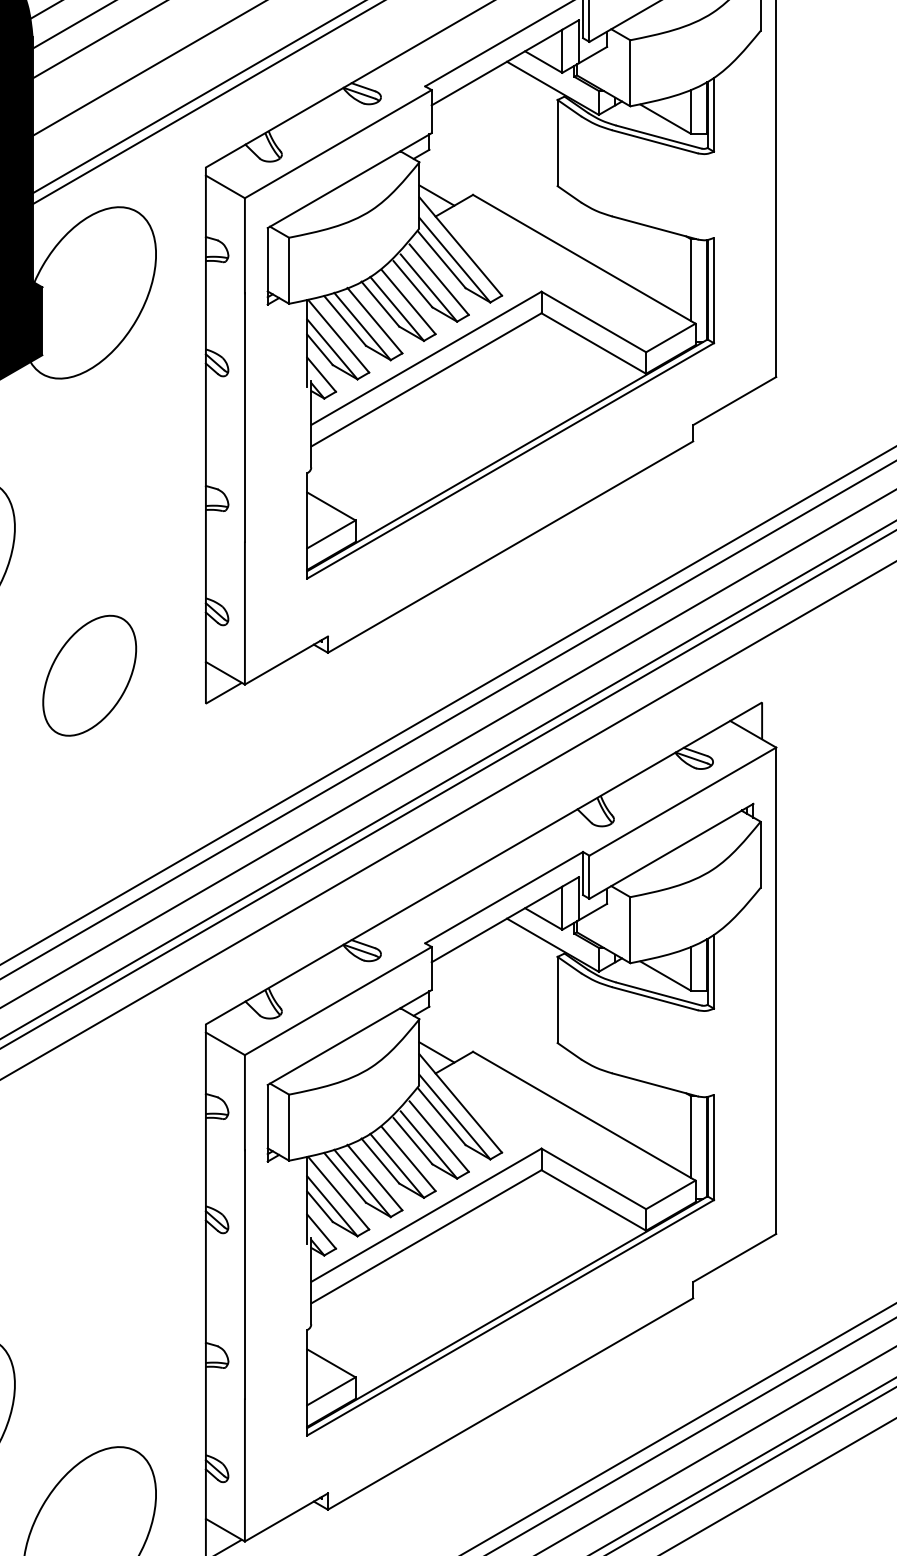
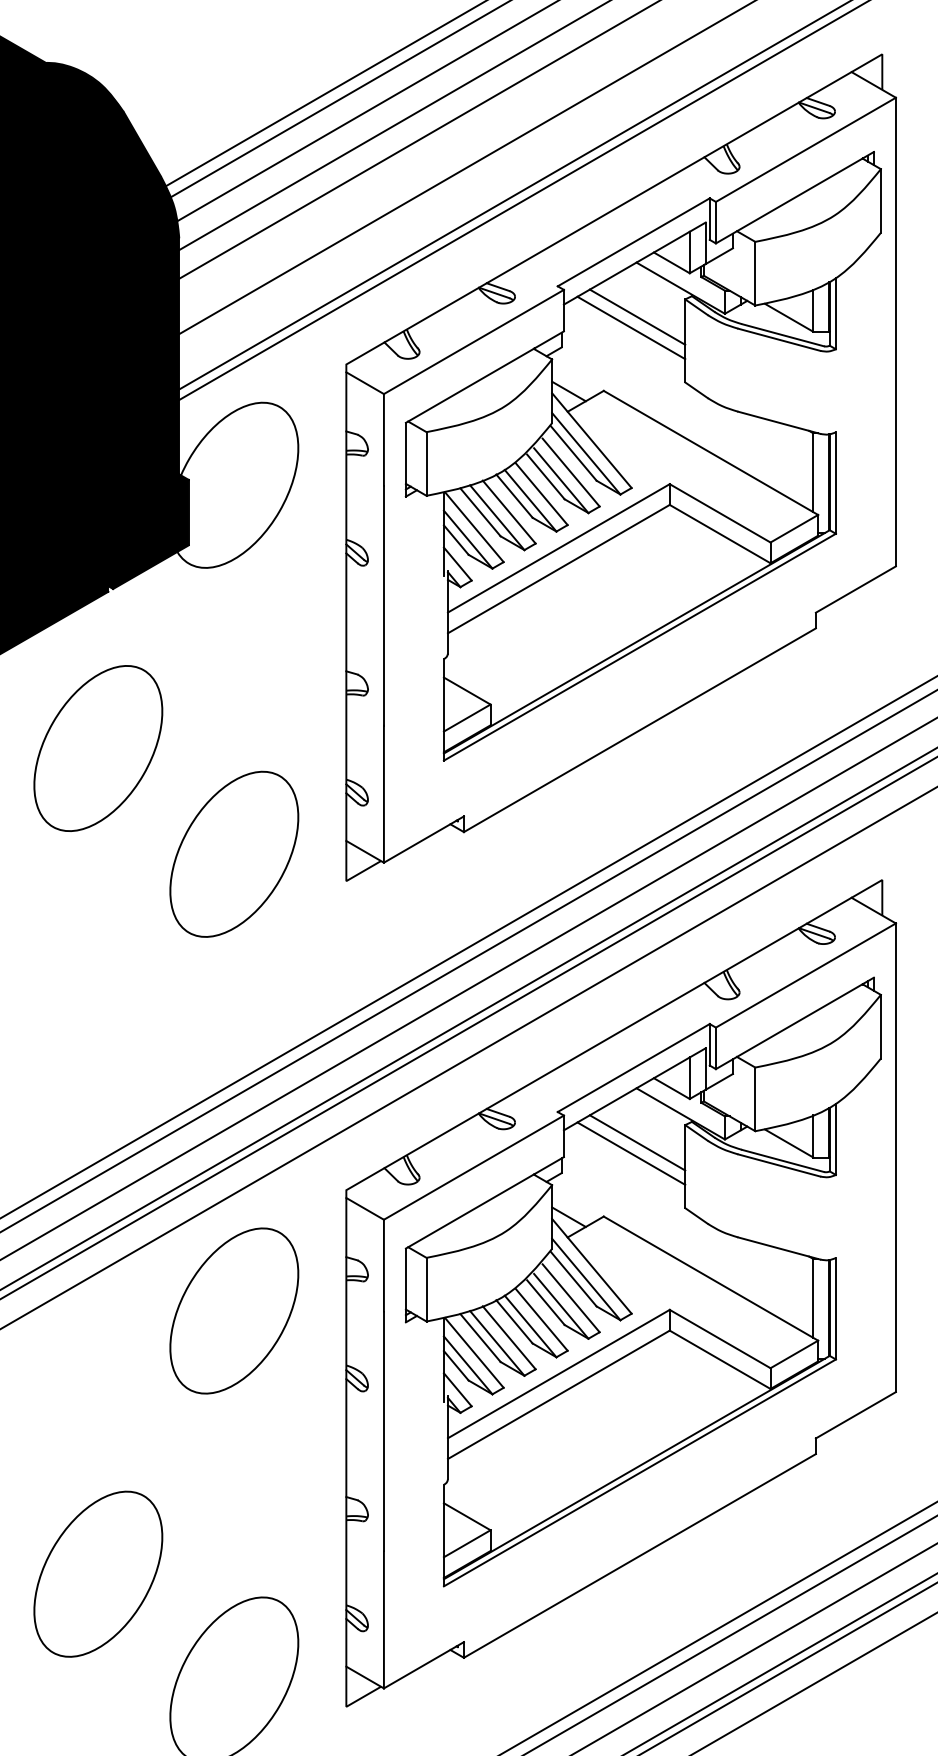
line: (508, 117) -> (637, 316), added
line: (501, 129) -> (631, 327), added
part: (89, 675) -> (234, 853), size x1.43
line: (508, 974) -> (637, 1142), added
line: (501, 986) -> (631, 1153), added
part: (89, 1149) -> (234, 1310), added

